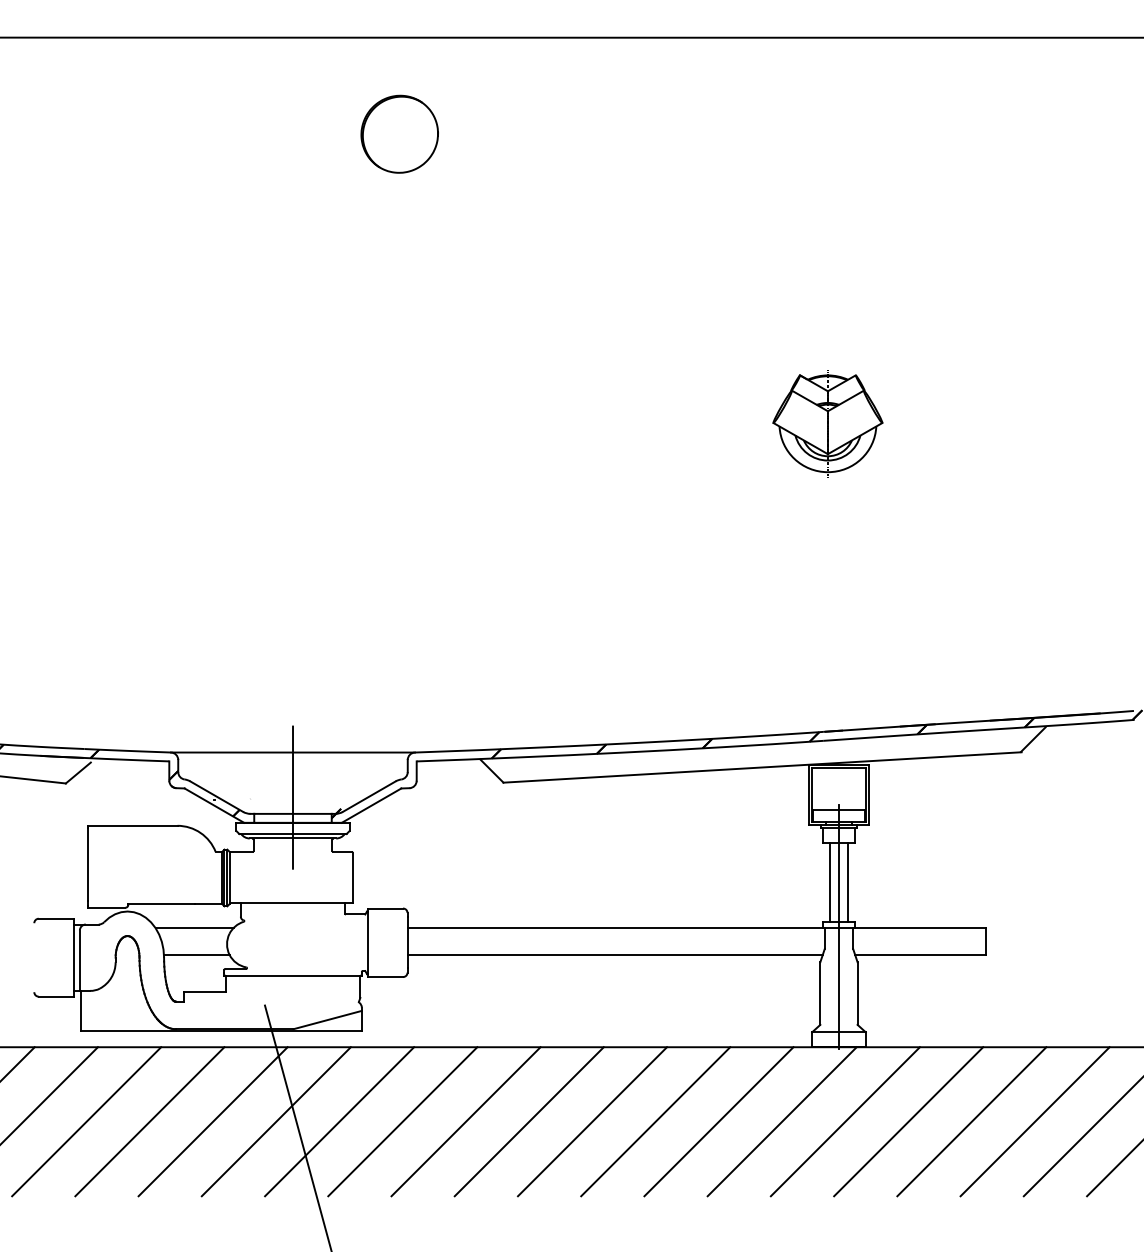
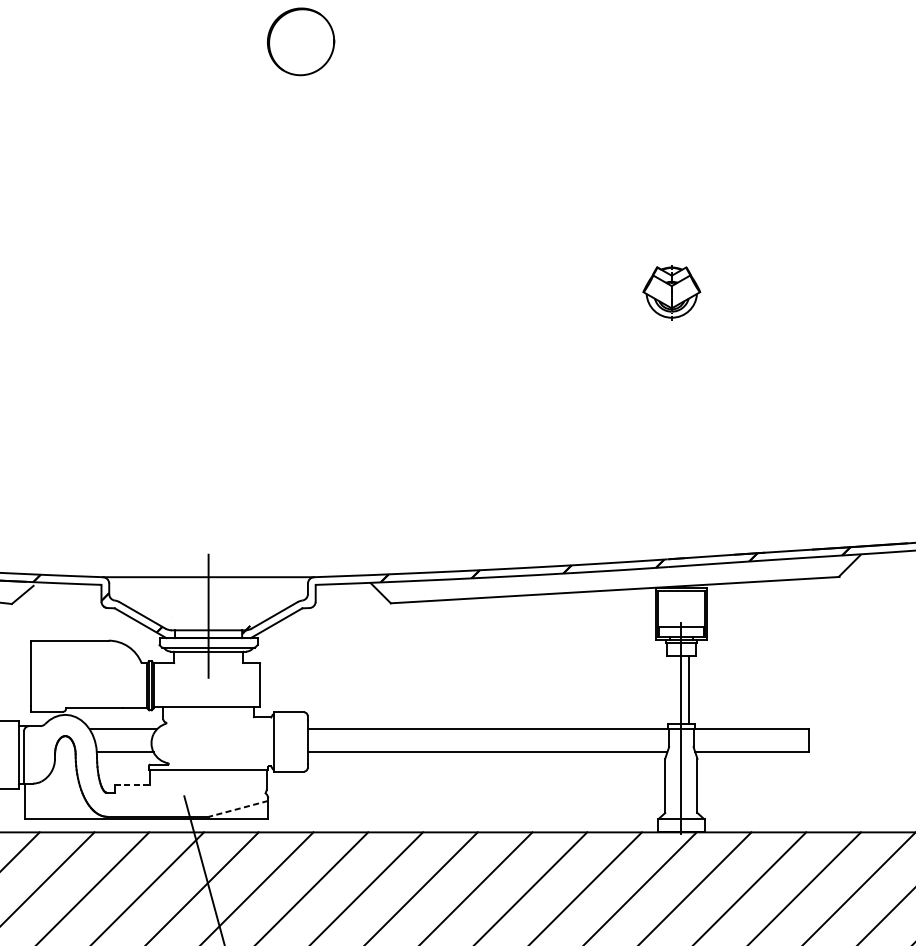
part: (827, 423) -> (671, 292), size x0.6
line: (830, 882) -> (674, 689), removed
line: (205, 991) -> (132, 784), solid -> dashed
line: (327, 1020) -> (238, 809), solid -> dashed

